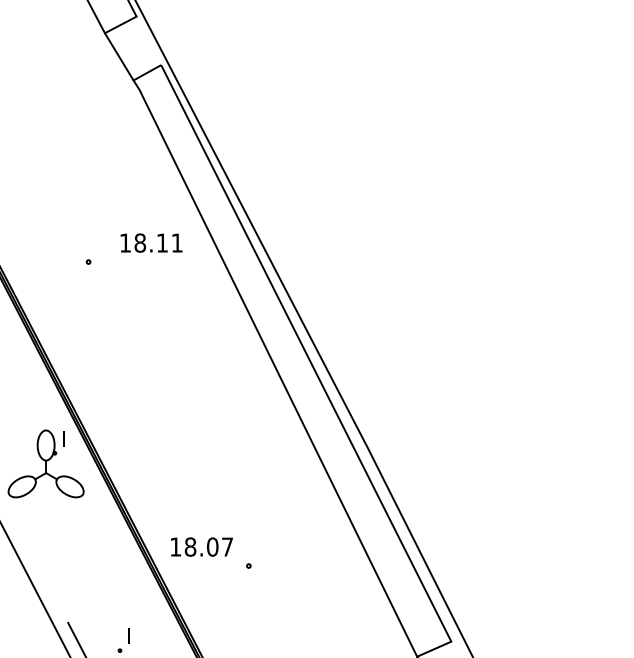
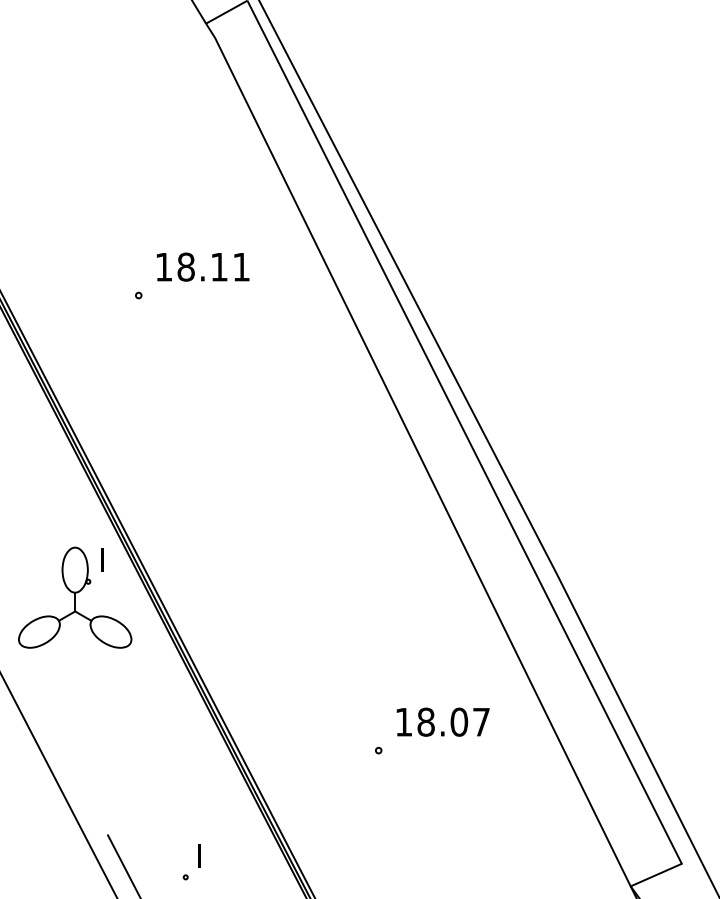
text: (151, 242) -> (202, 266), moved
text: (201, 546) -> (442, 721), moved

